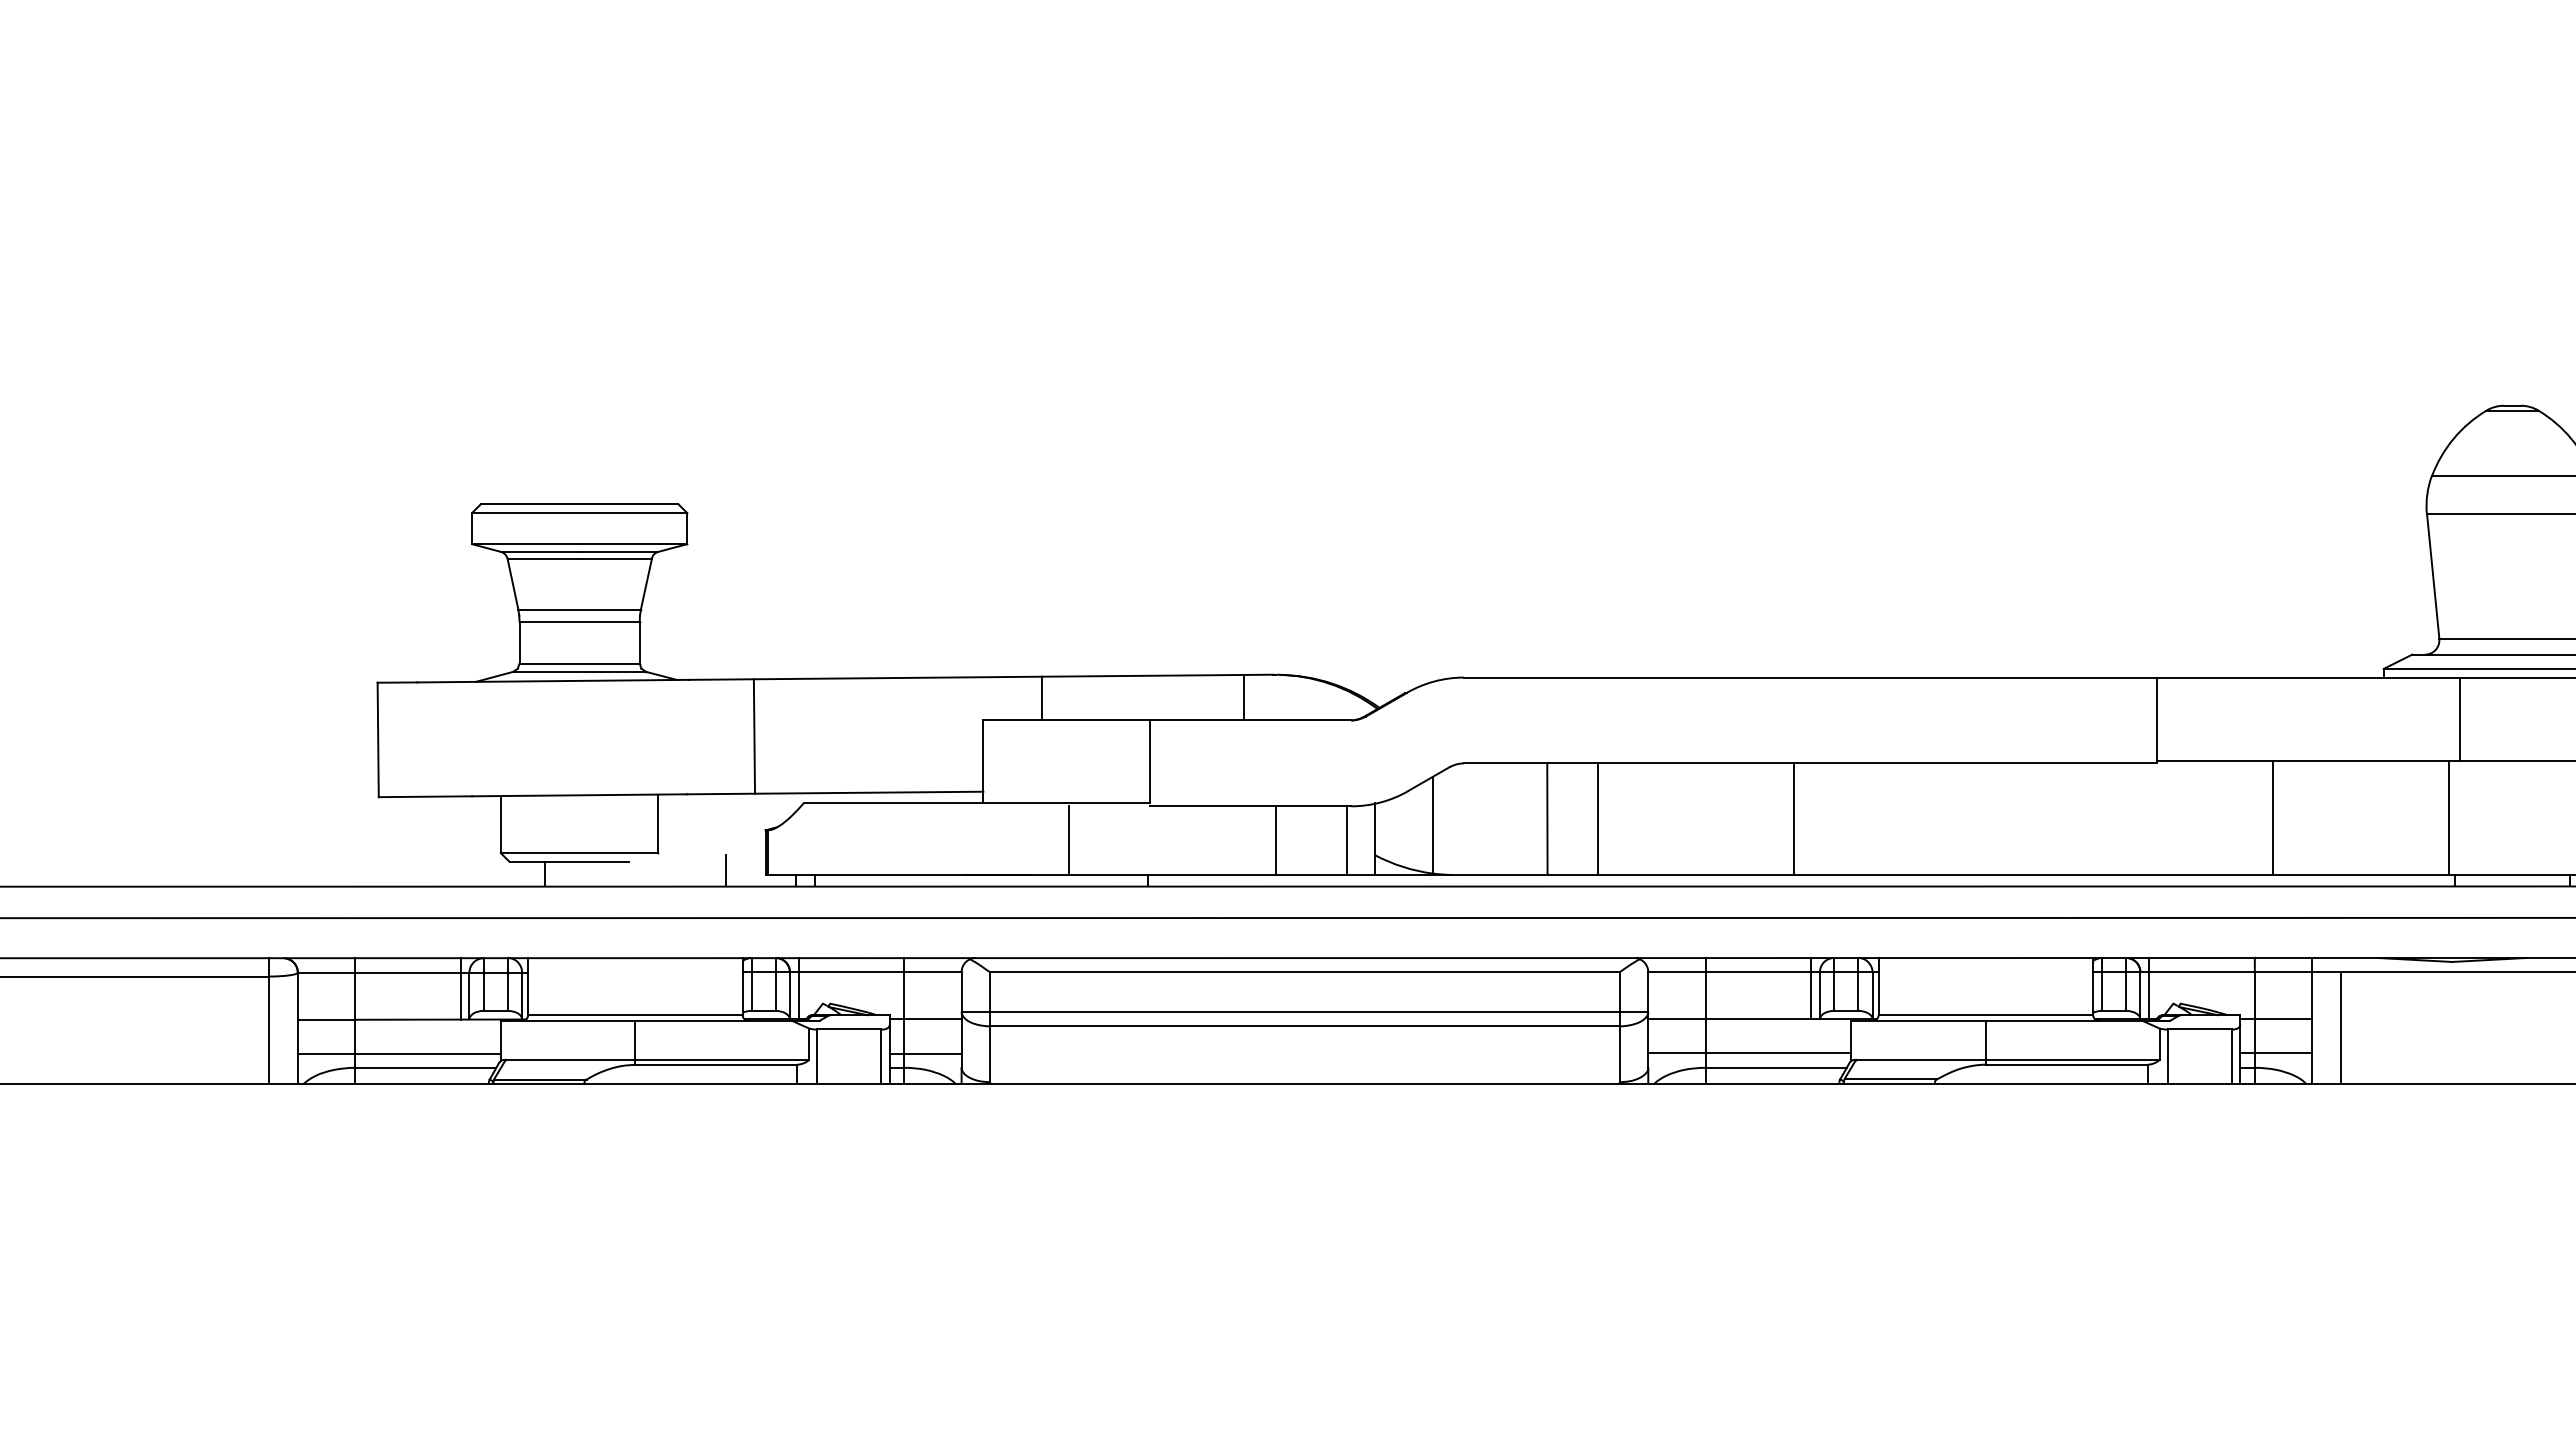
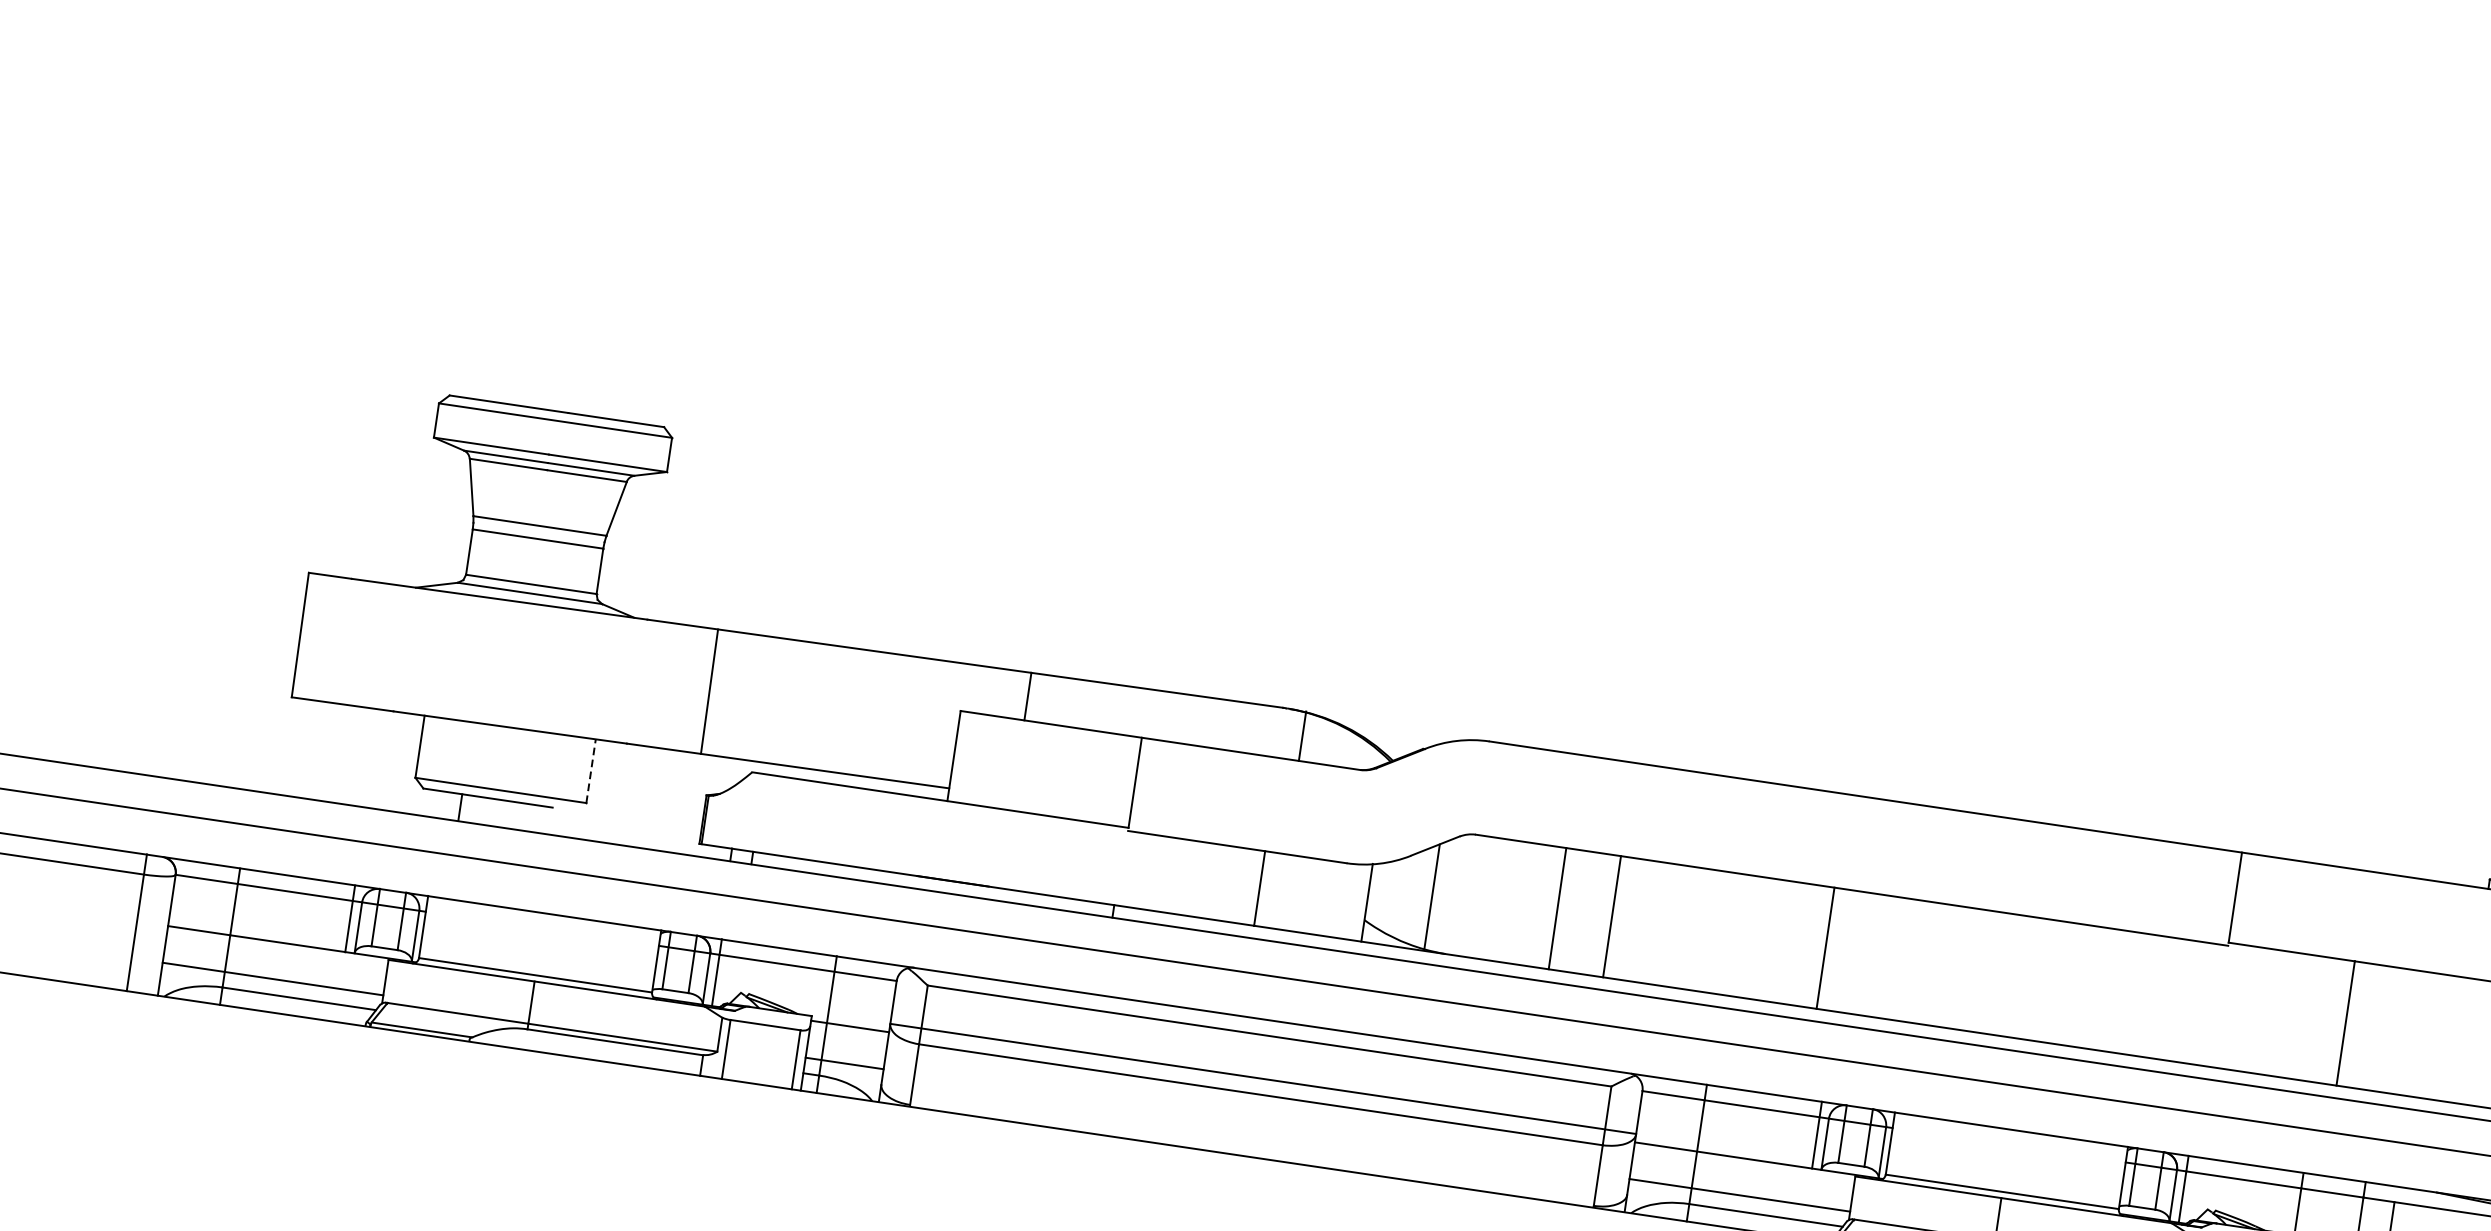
line: (1243, 697) -> (1302, 735), moved
line: (658, 823) -> (591, 770), solid -> dashed
line: (1068, 840) -> (1033, 854), removed
line: (1347, 840) -> (1336, 899), removed
line: (725, 870) -> (656, 832), removed

